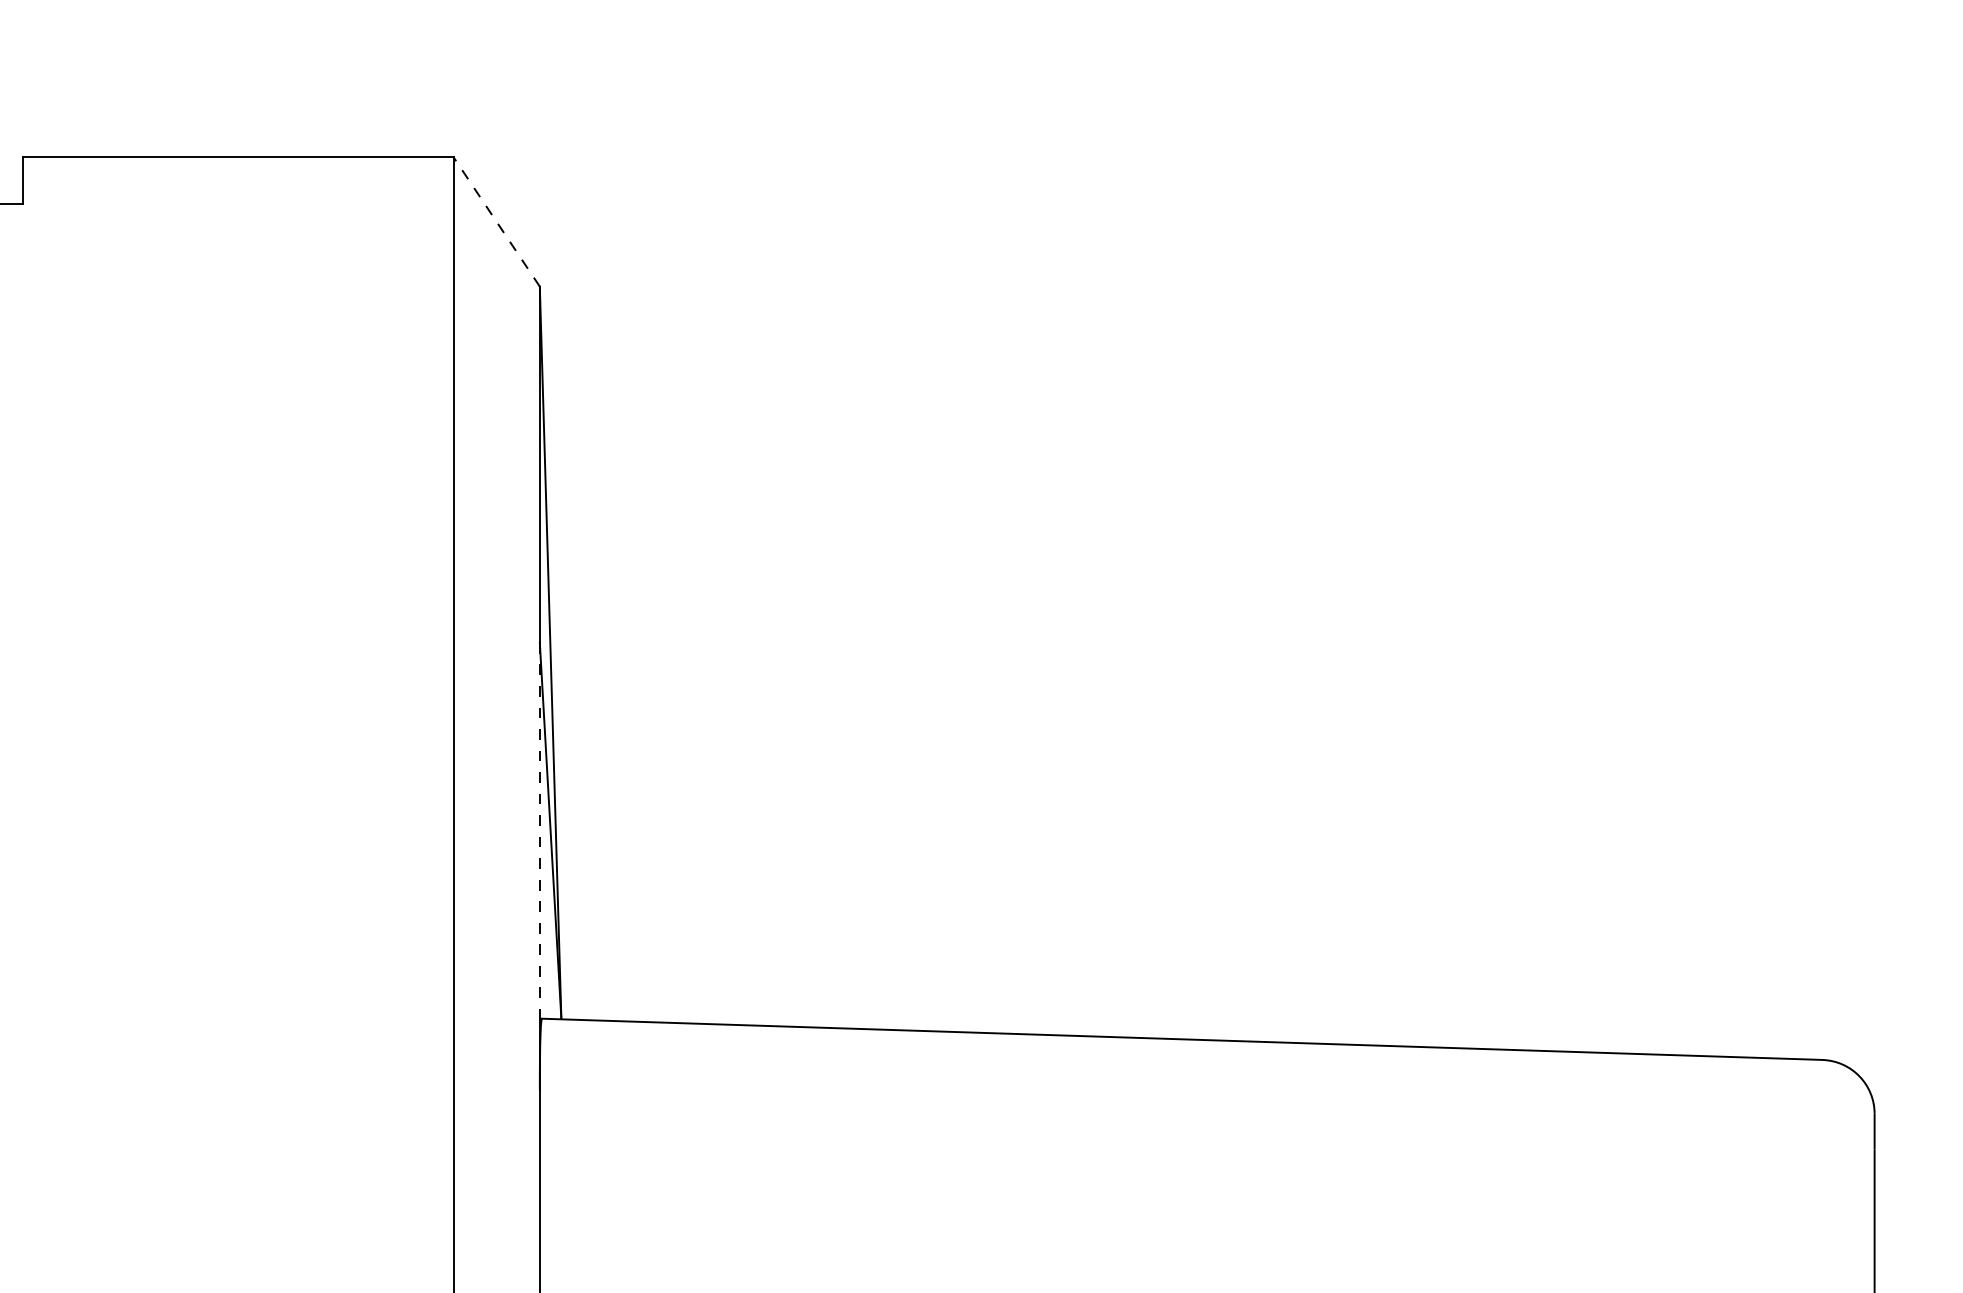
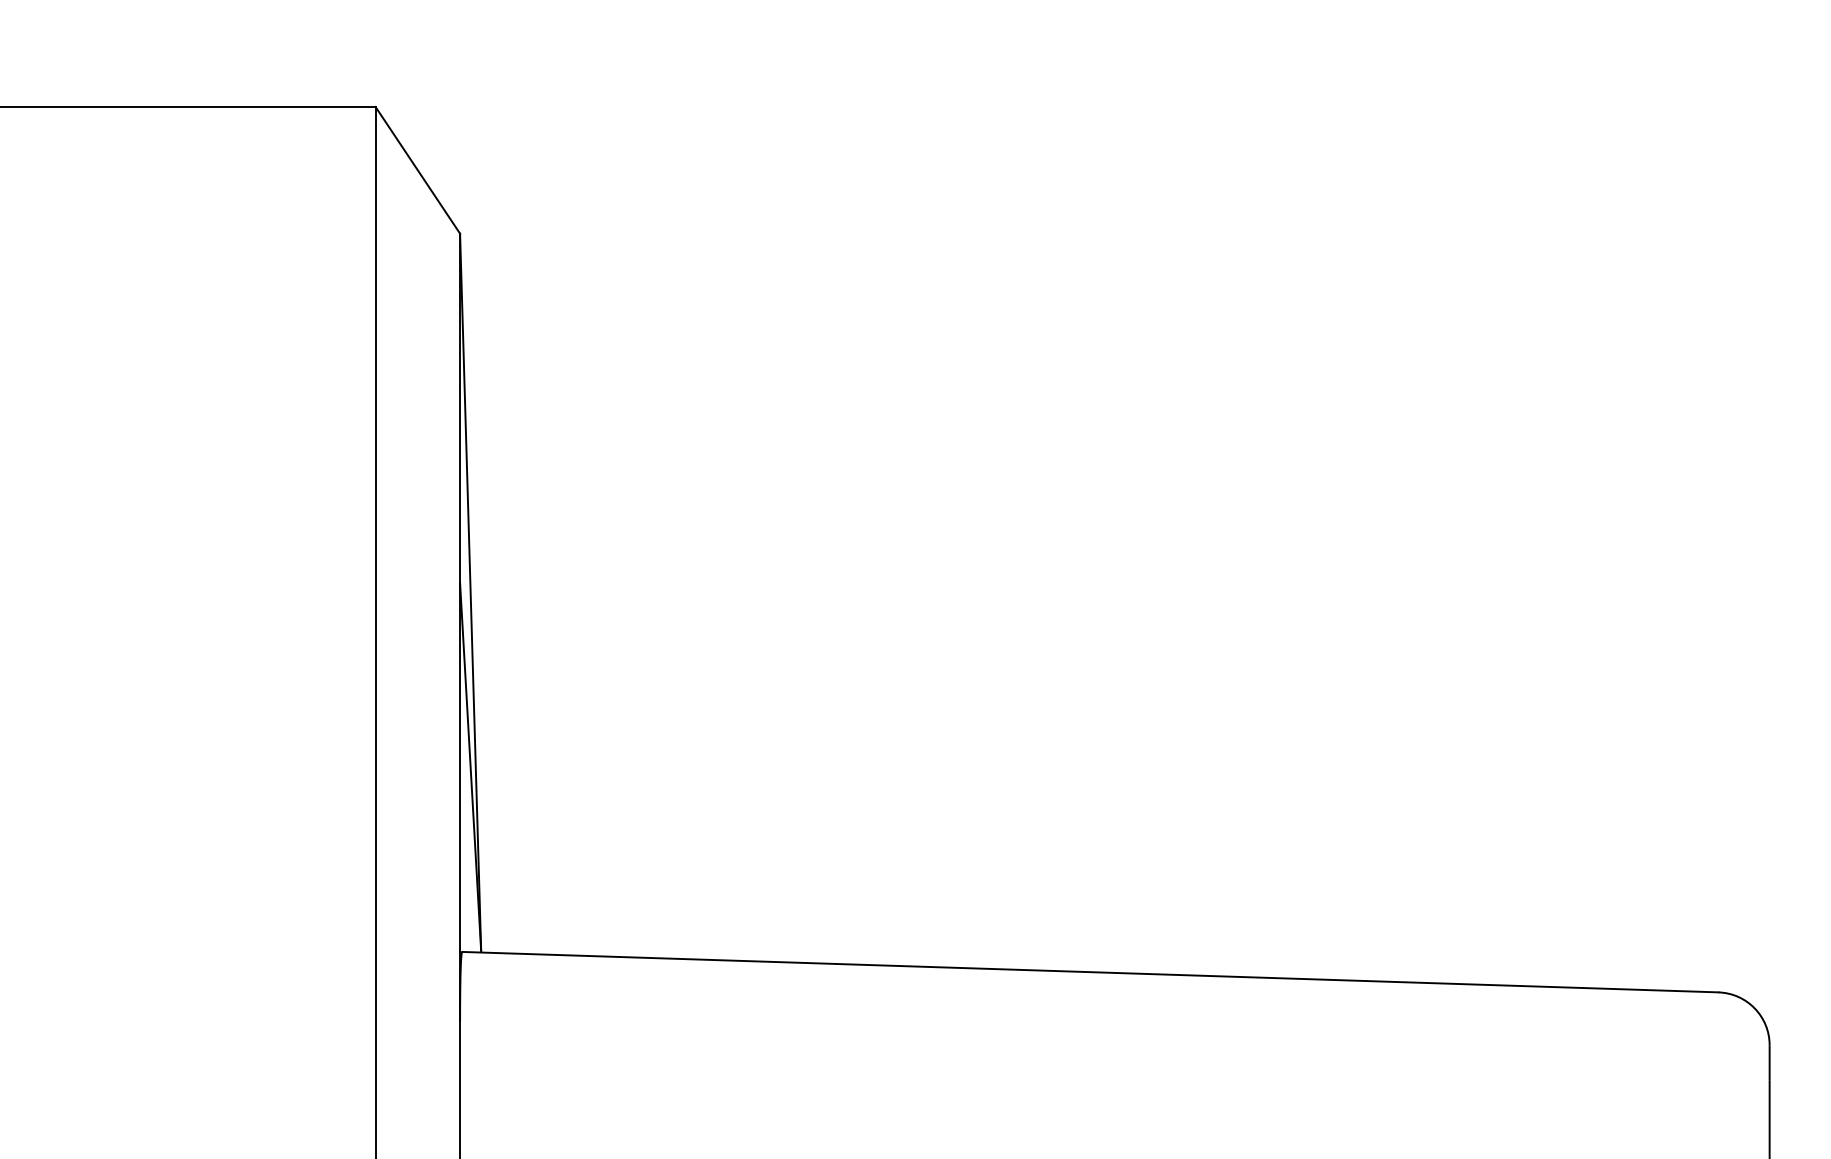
line: (496, 222) -> (417, 170), dashed -> solid
line: (539, 830) -> (459, 767), dashed -> solid

